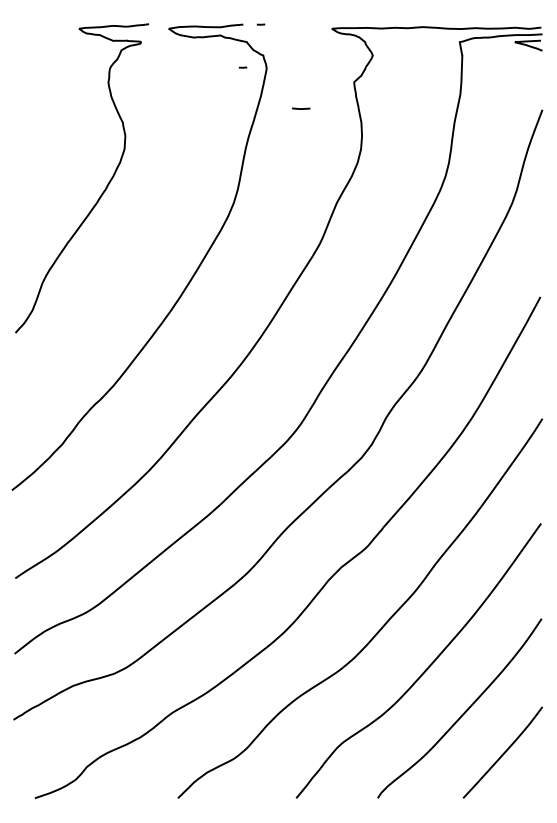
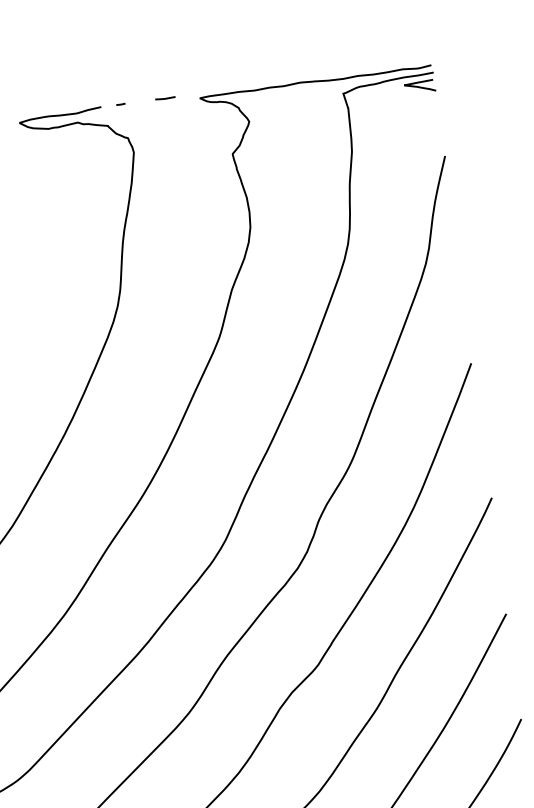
line: (242, 67) -> (106, 154), removed
line: (301, 108) -> (165, 98), moved

